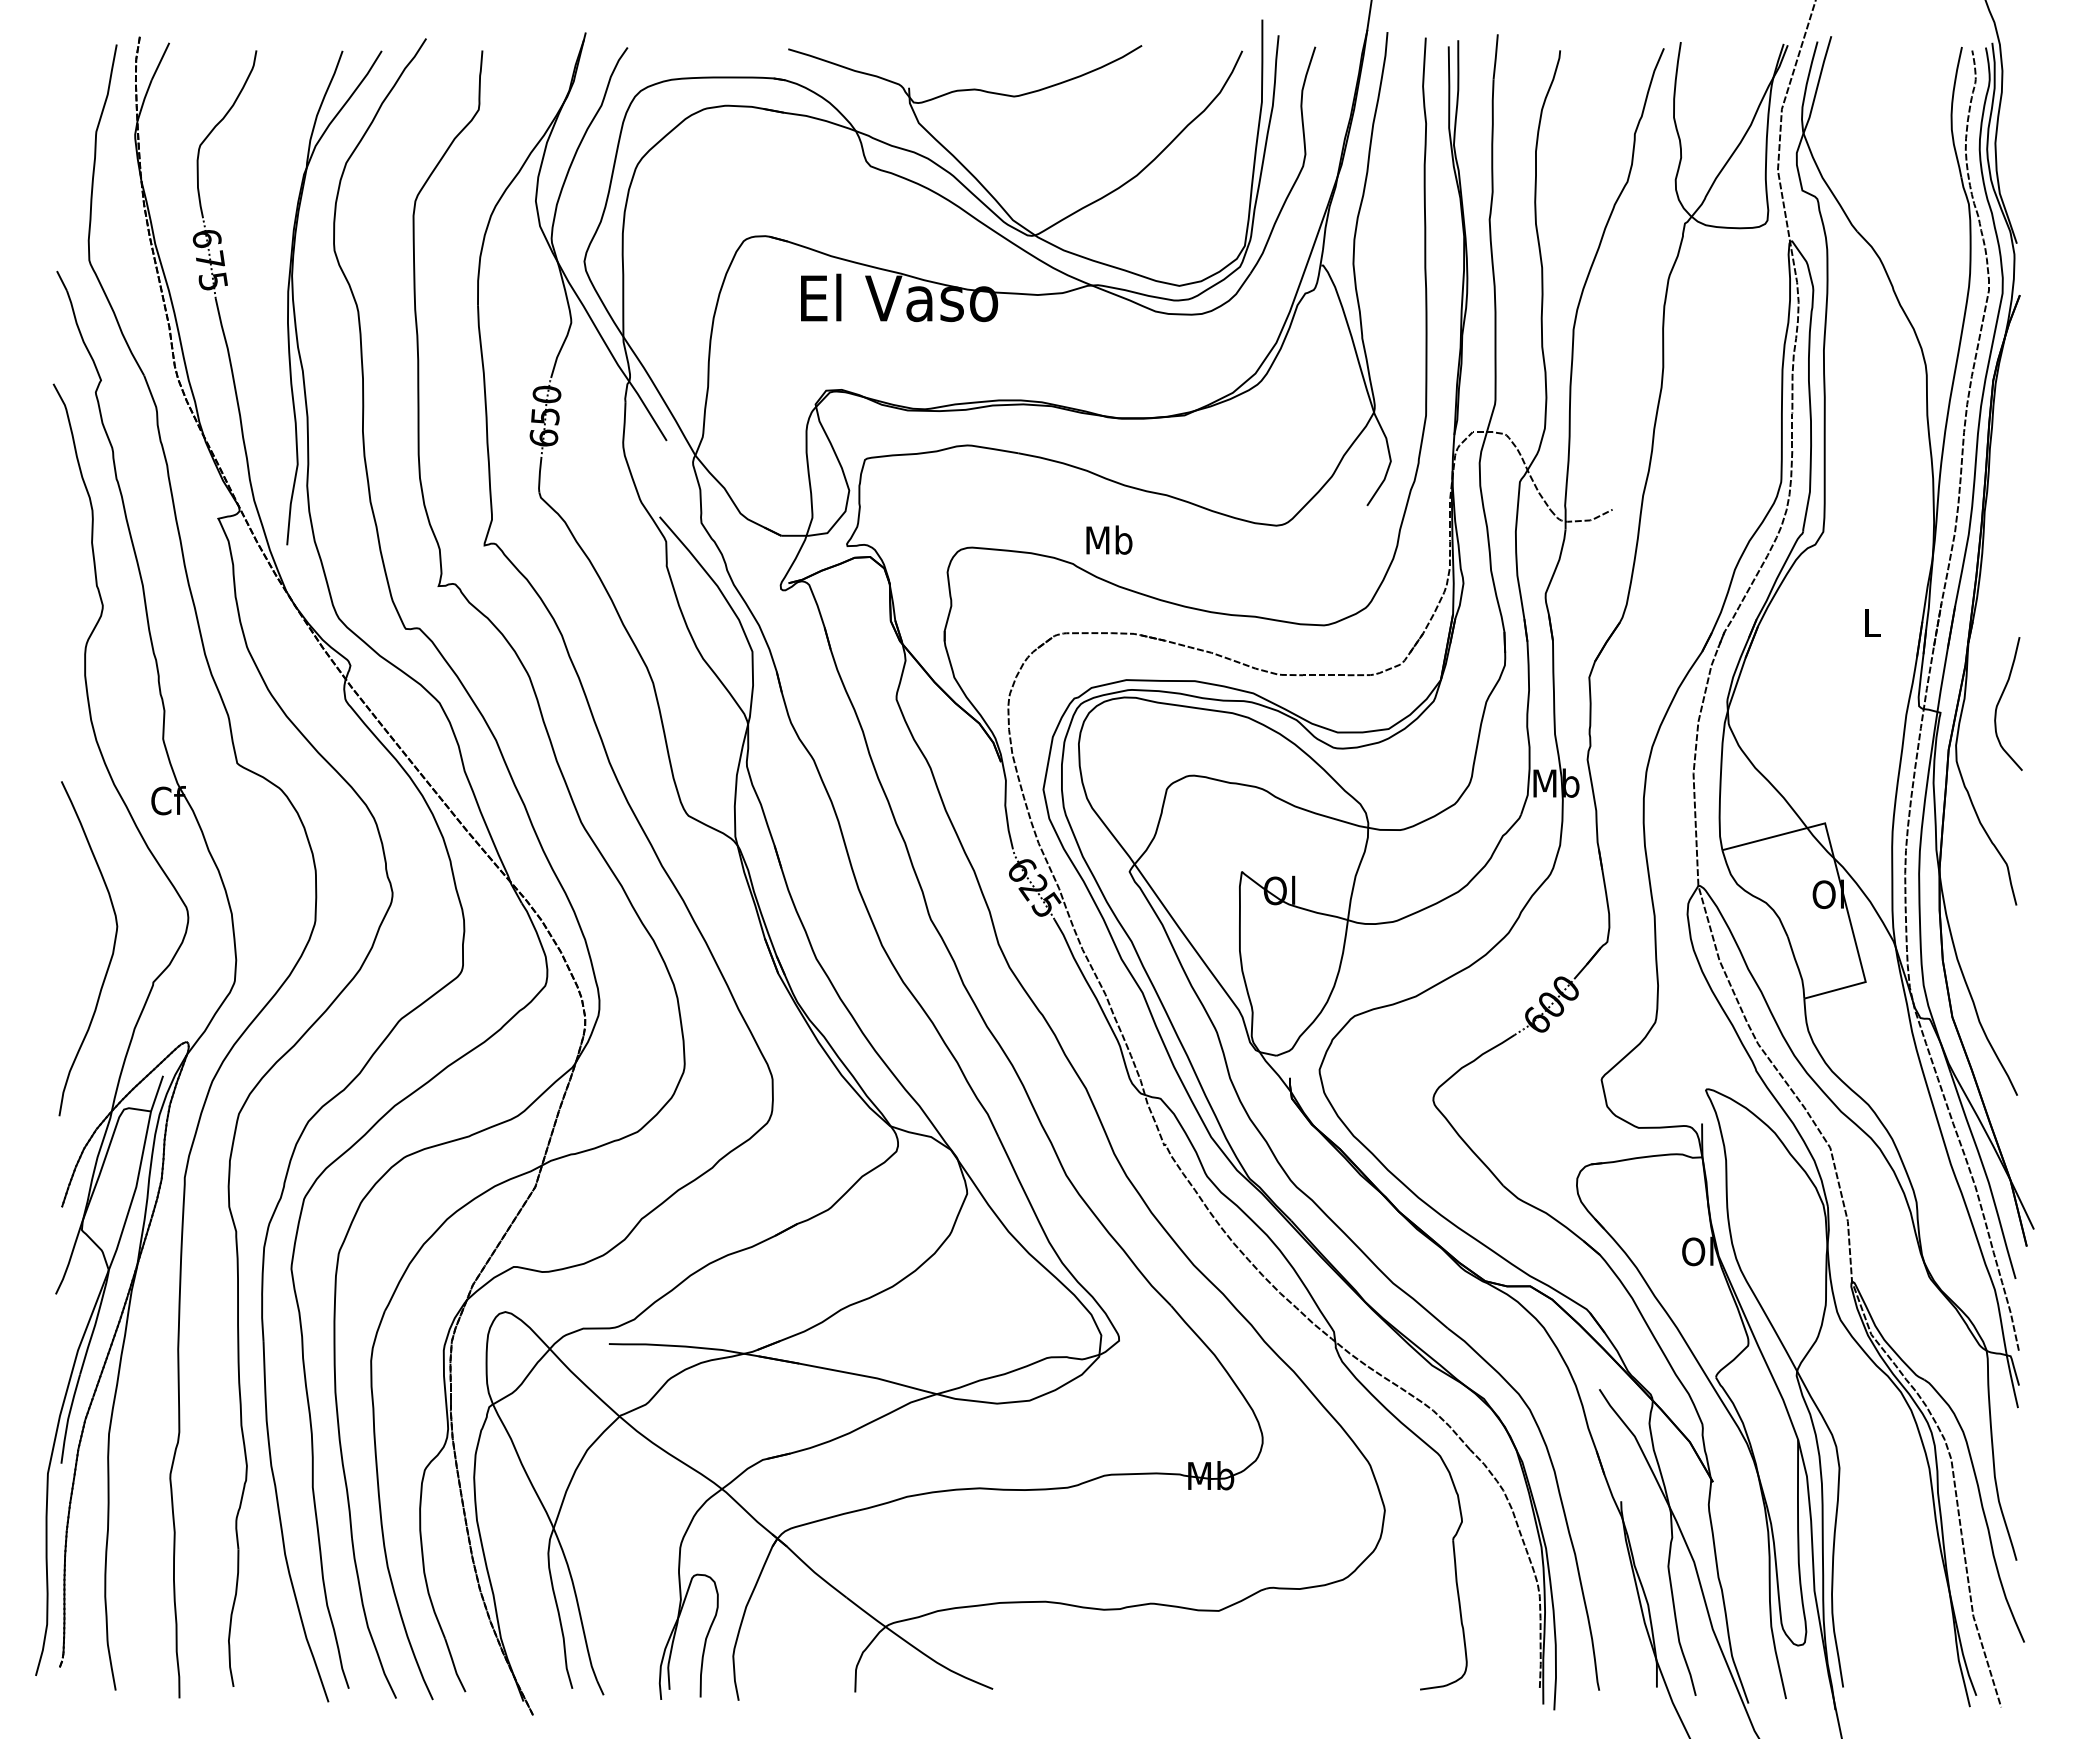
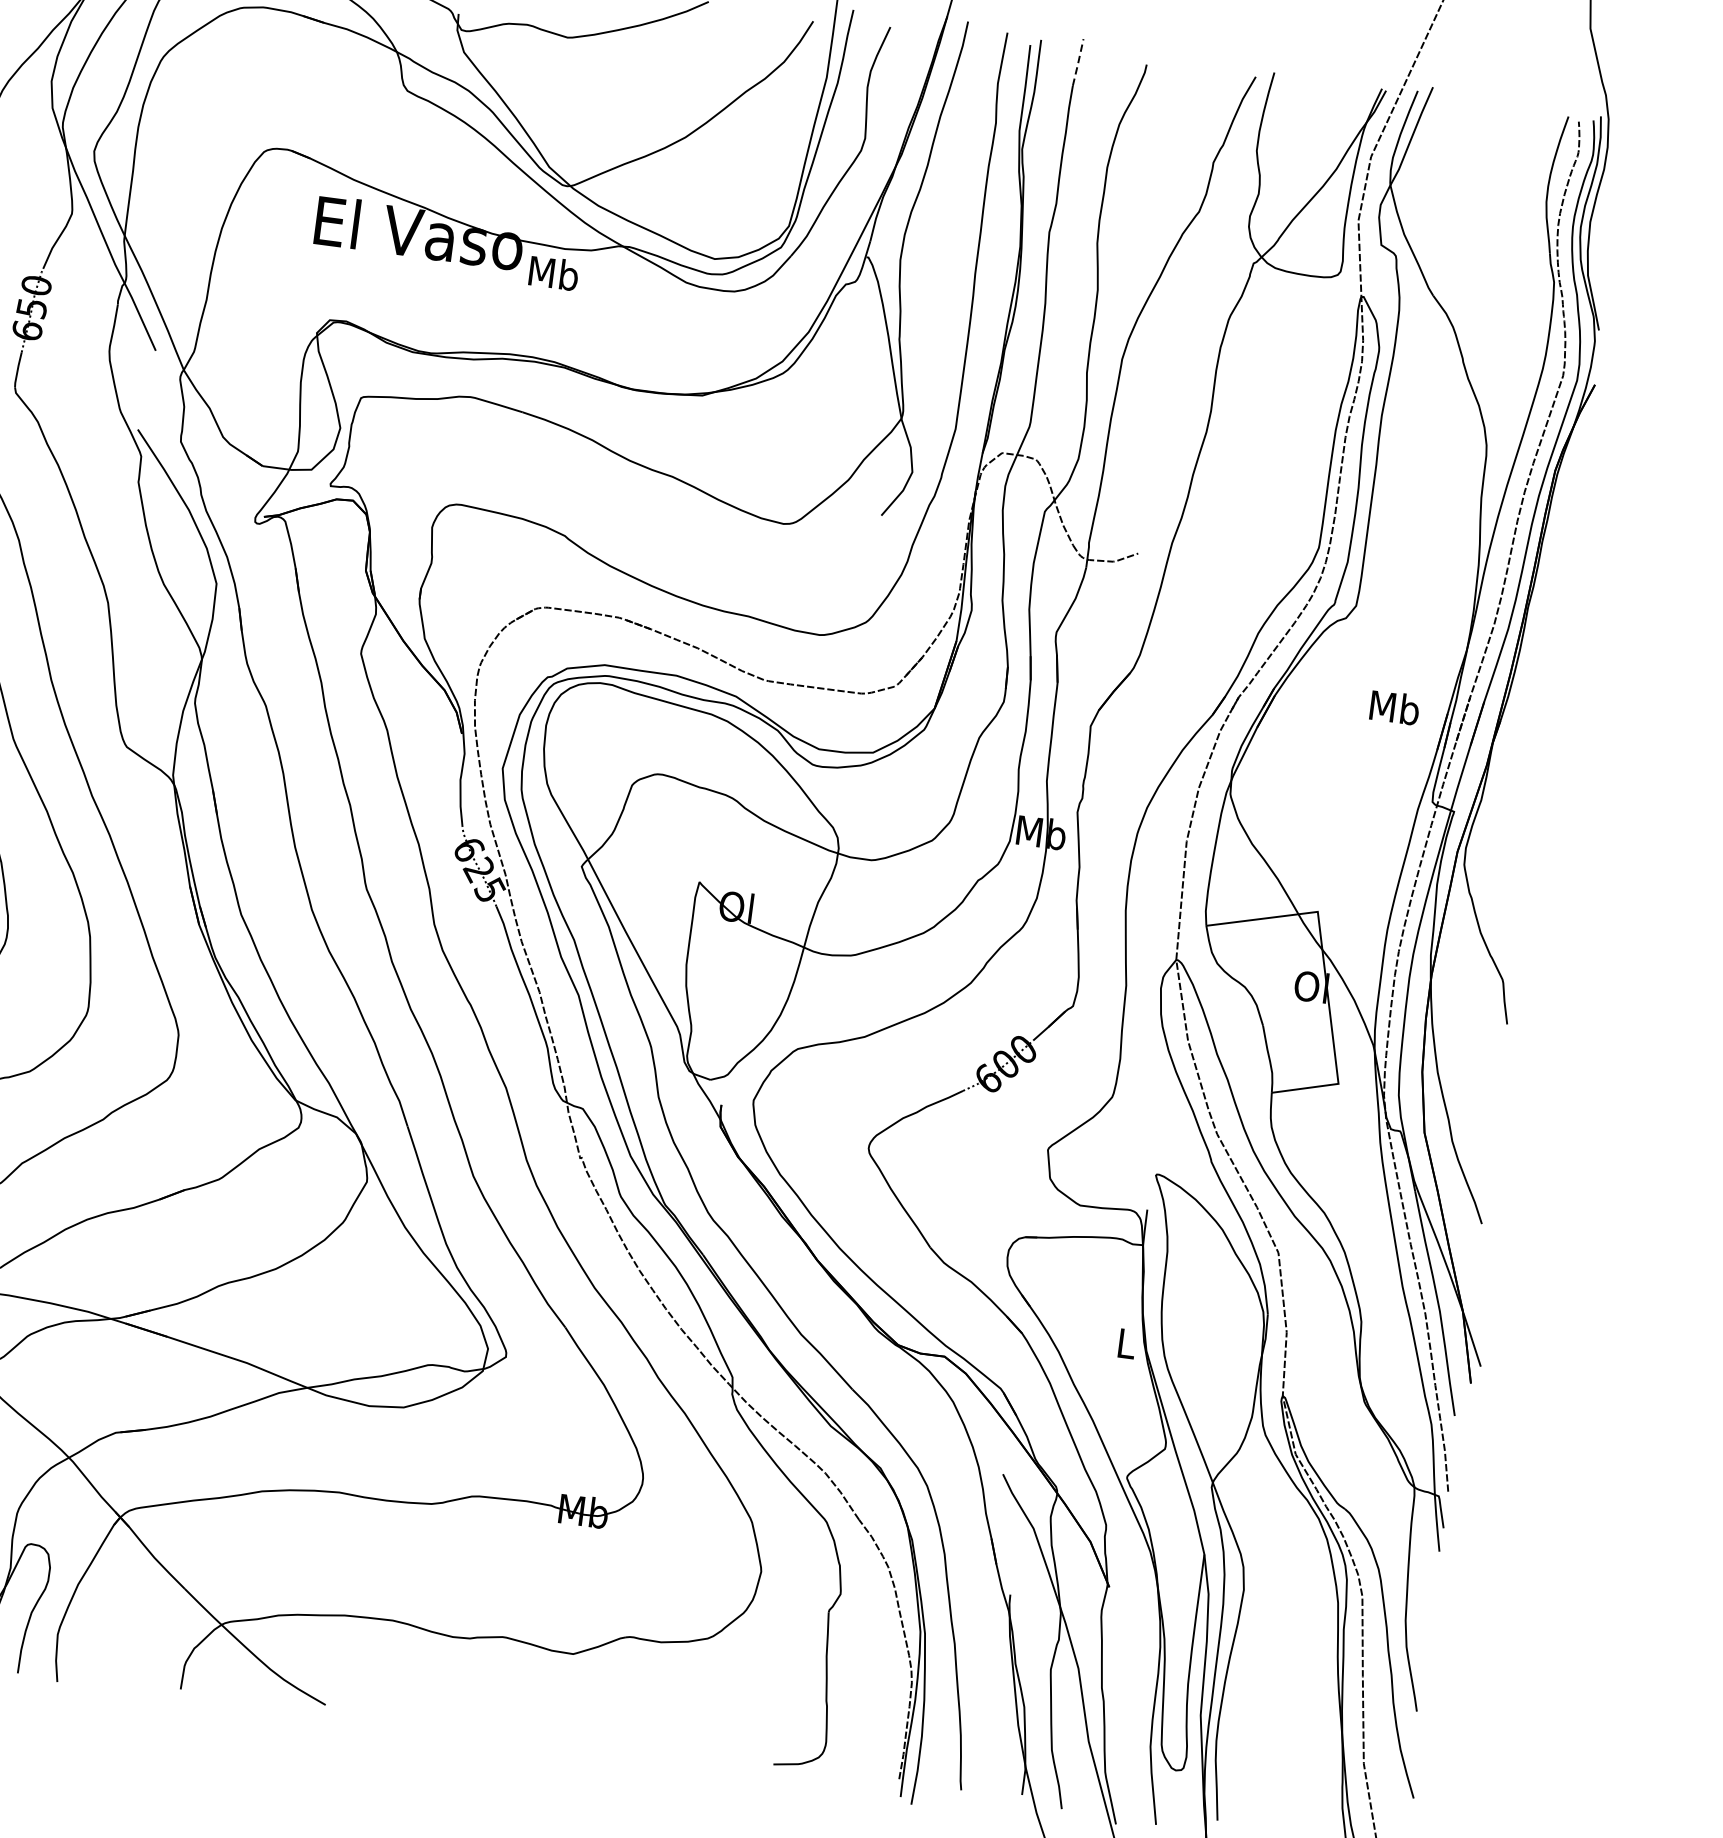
line: (1495, 56) -> (1078, 62), solid -> dashed
text: (1109, 539) -> (554, 272), moved
text: (1872, 622) -> (1395, 707), L -> Mb
curve: (2000, 700) -> (1518, 807), removed
text: (1697, 1251) -> (1124, 1343), Ol -> L

